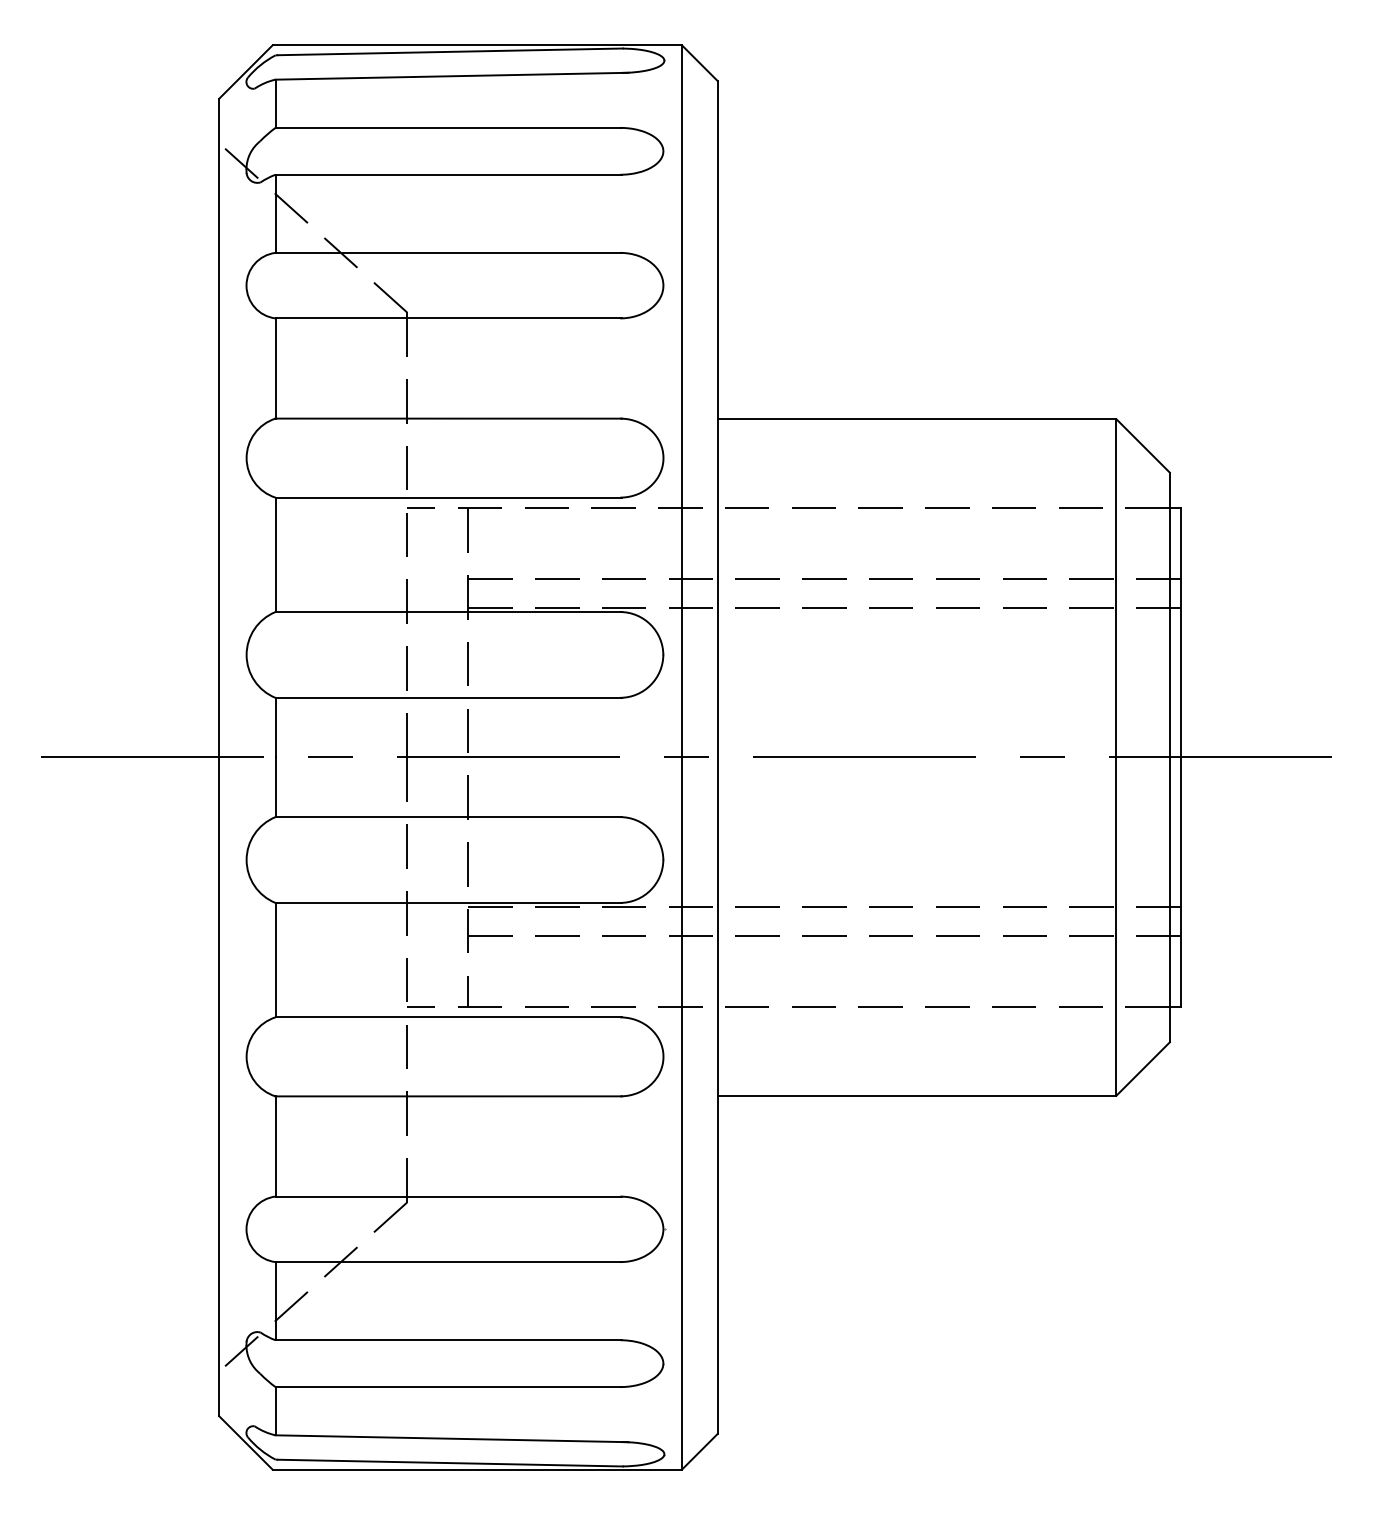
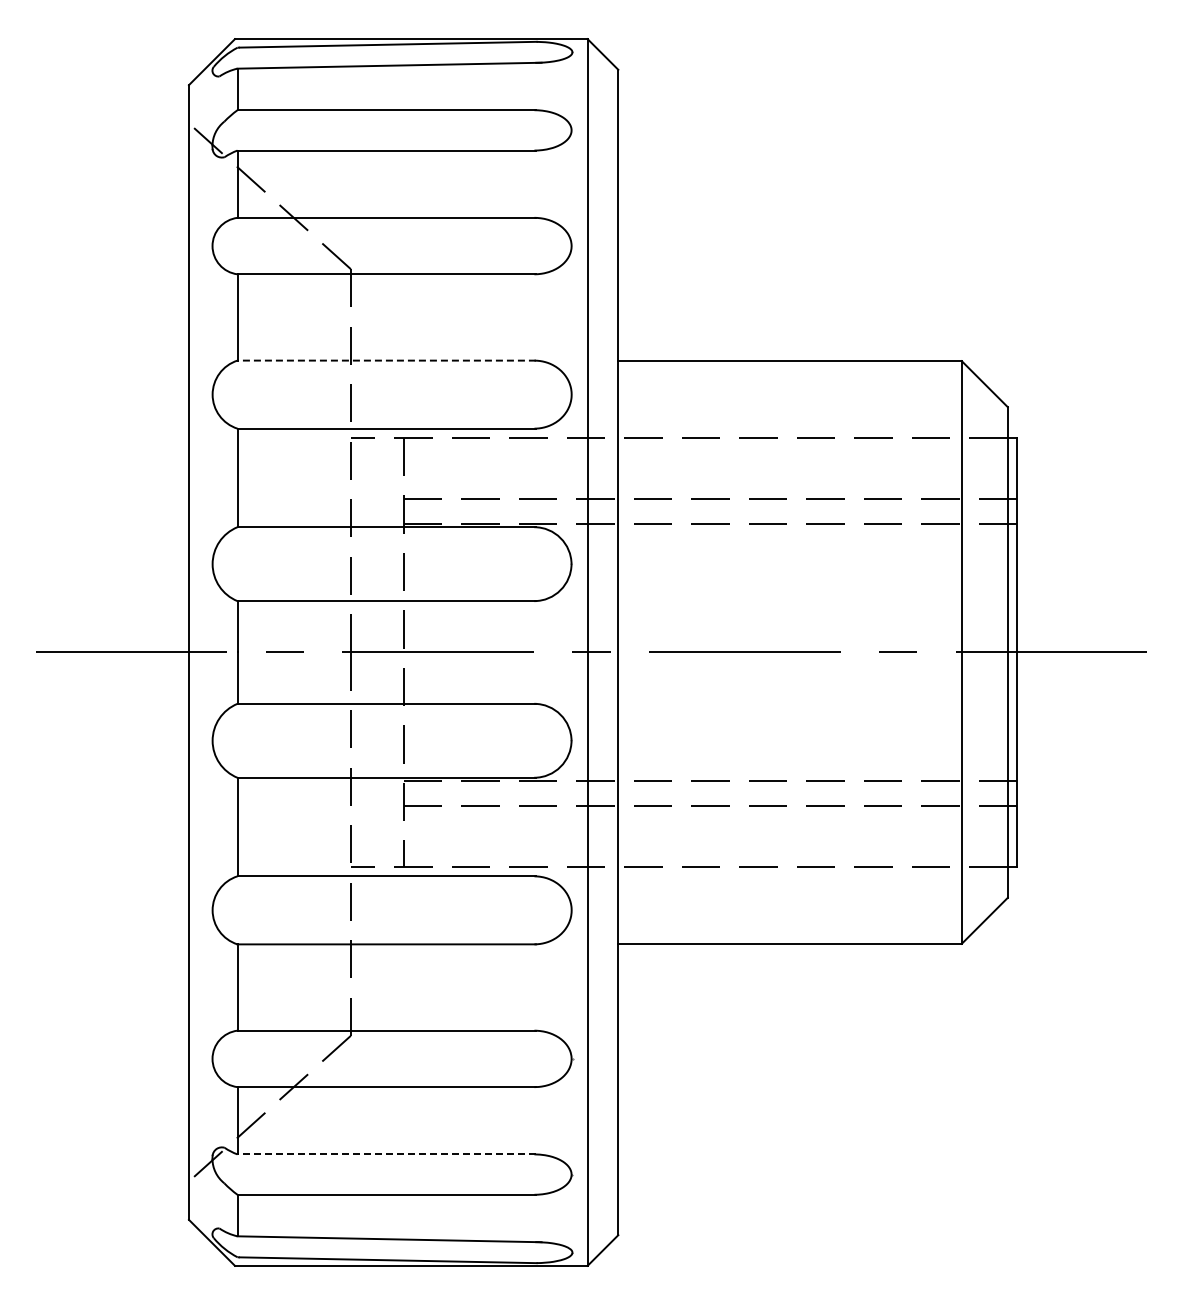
line: (448, 418) -> (386, 360), solid -> dashed
line: (448, 1340) -> (386, 1154), solid -> dashed

